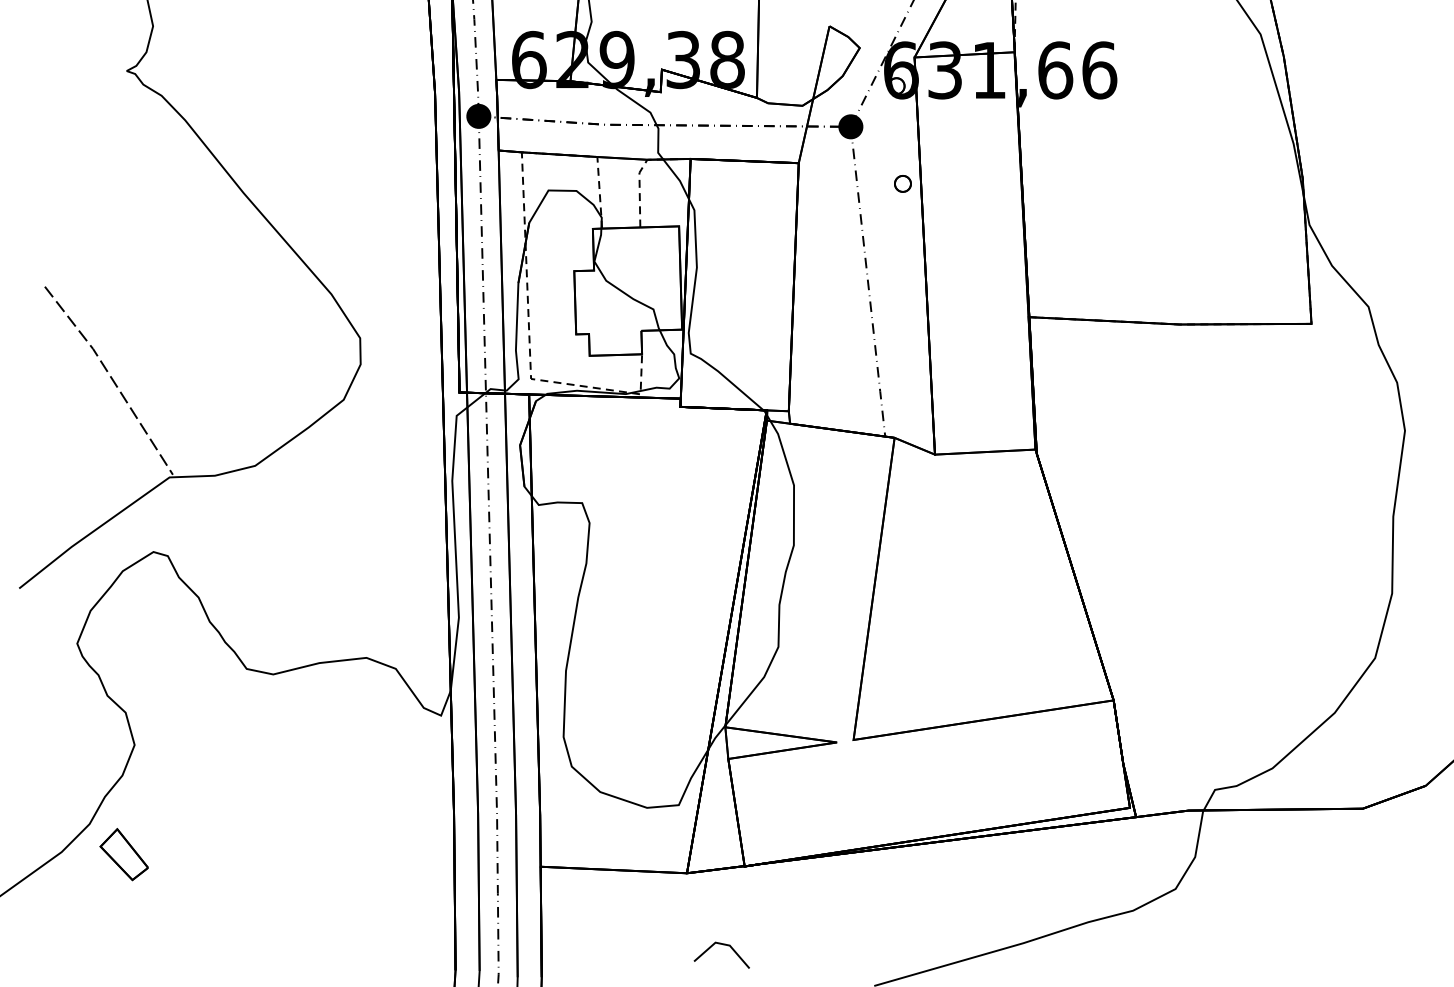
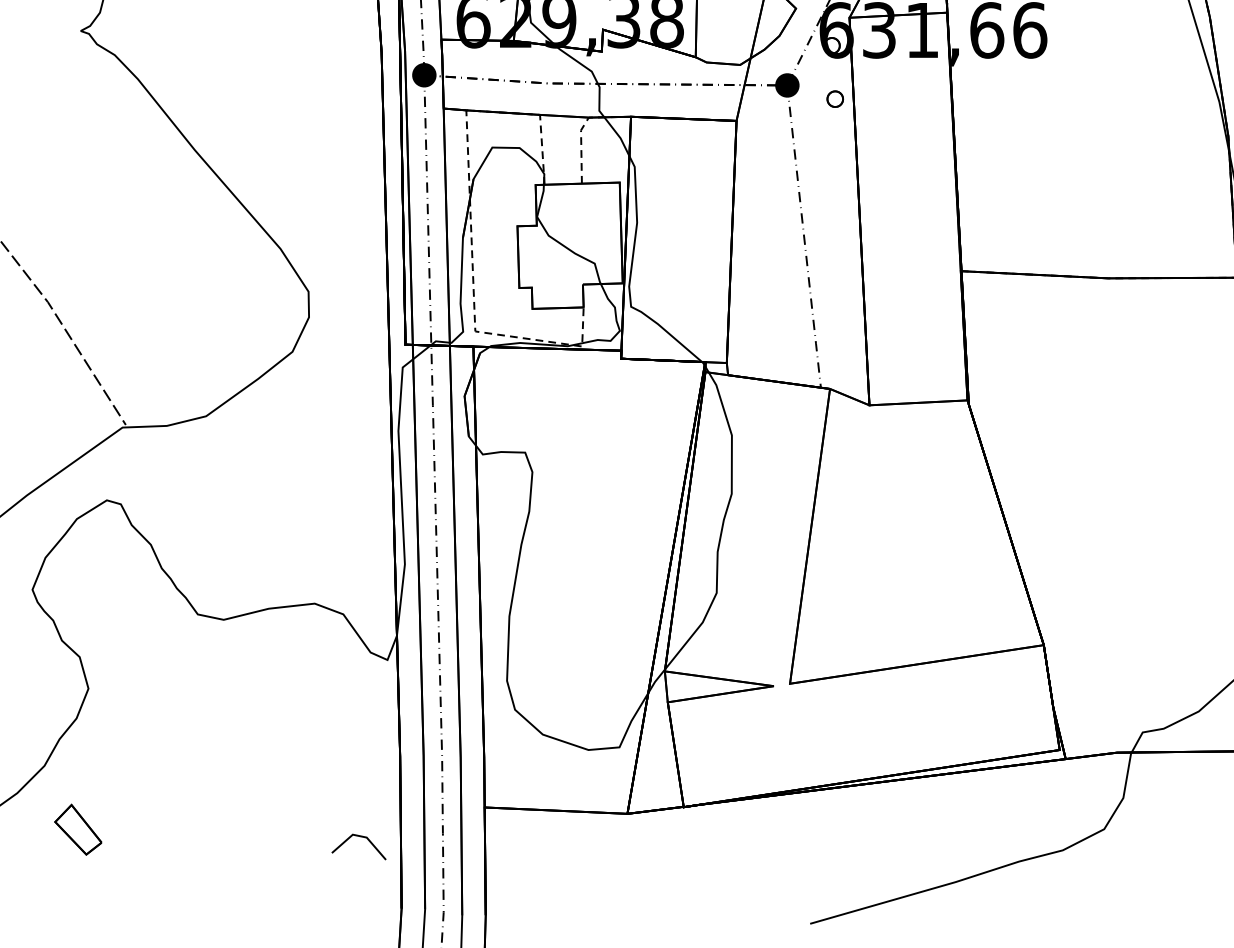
part: (902, 183) -> (834, 98), moved
part: (123, 854) -> (77, 829), moved
line: (723, 945) -> (360, 837), moved

